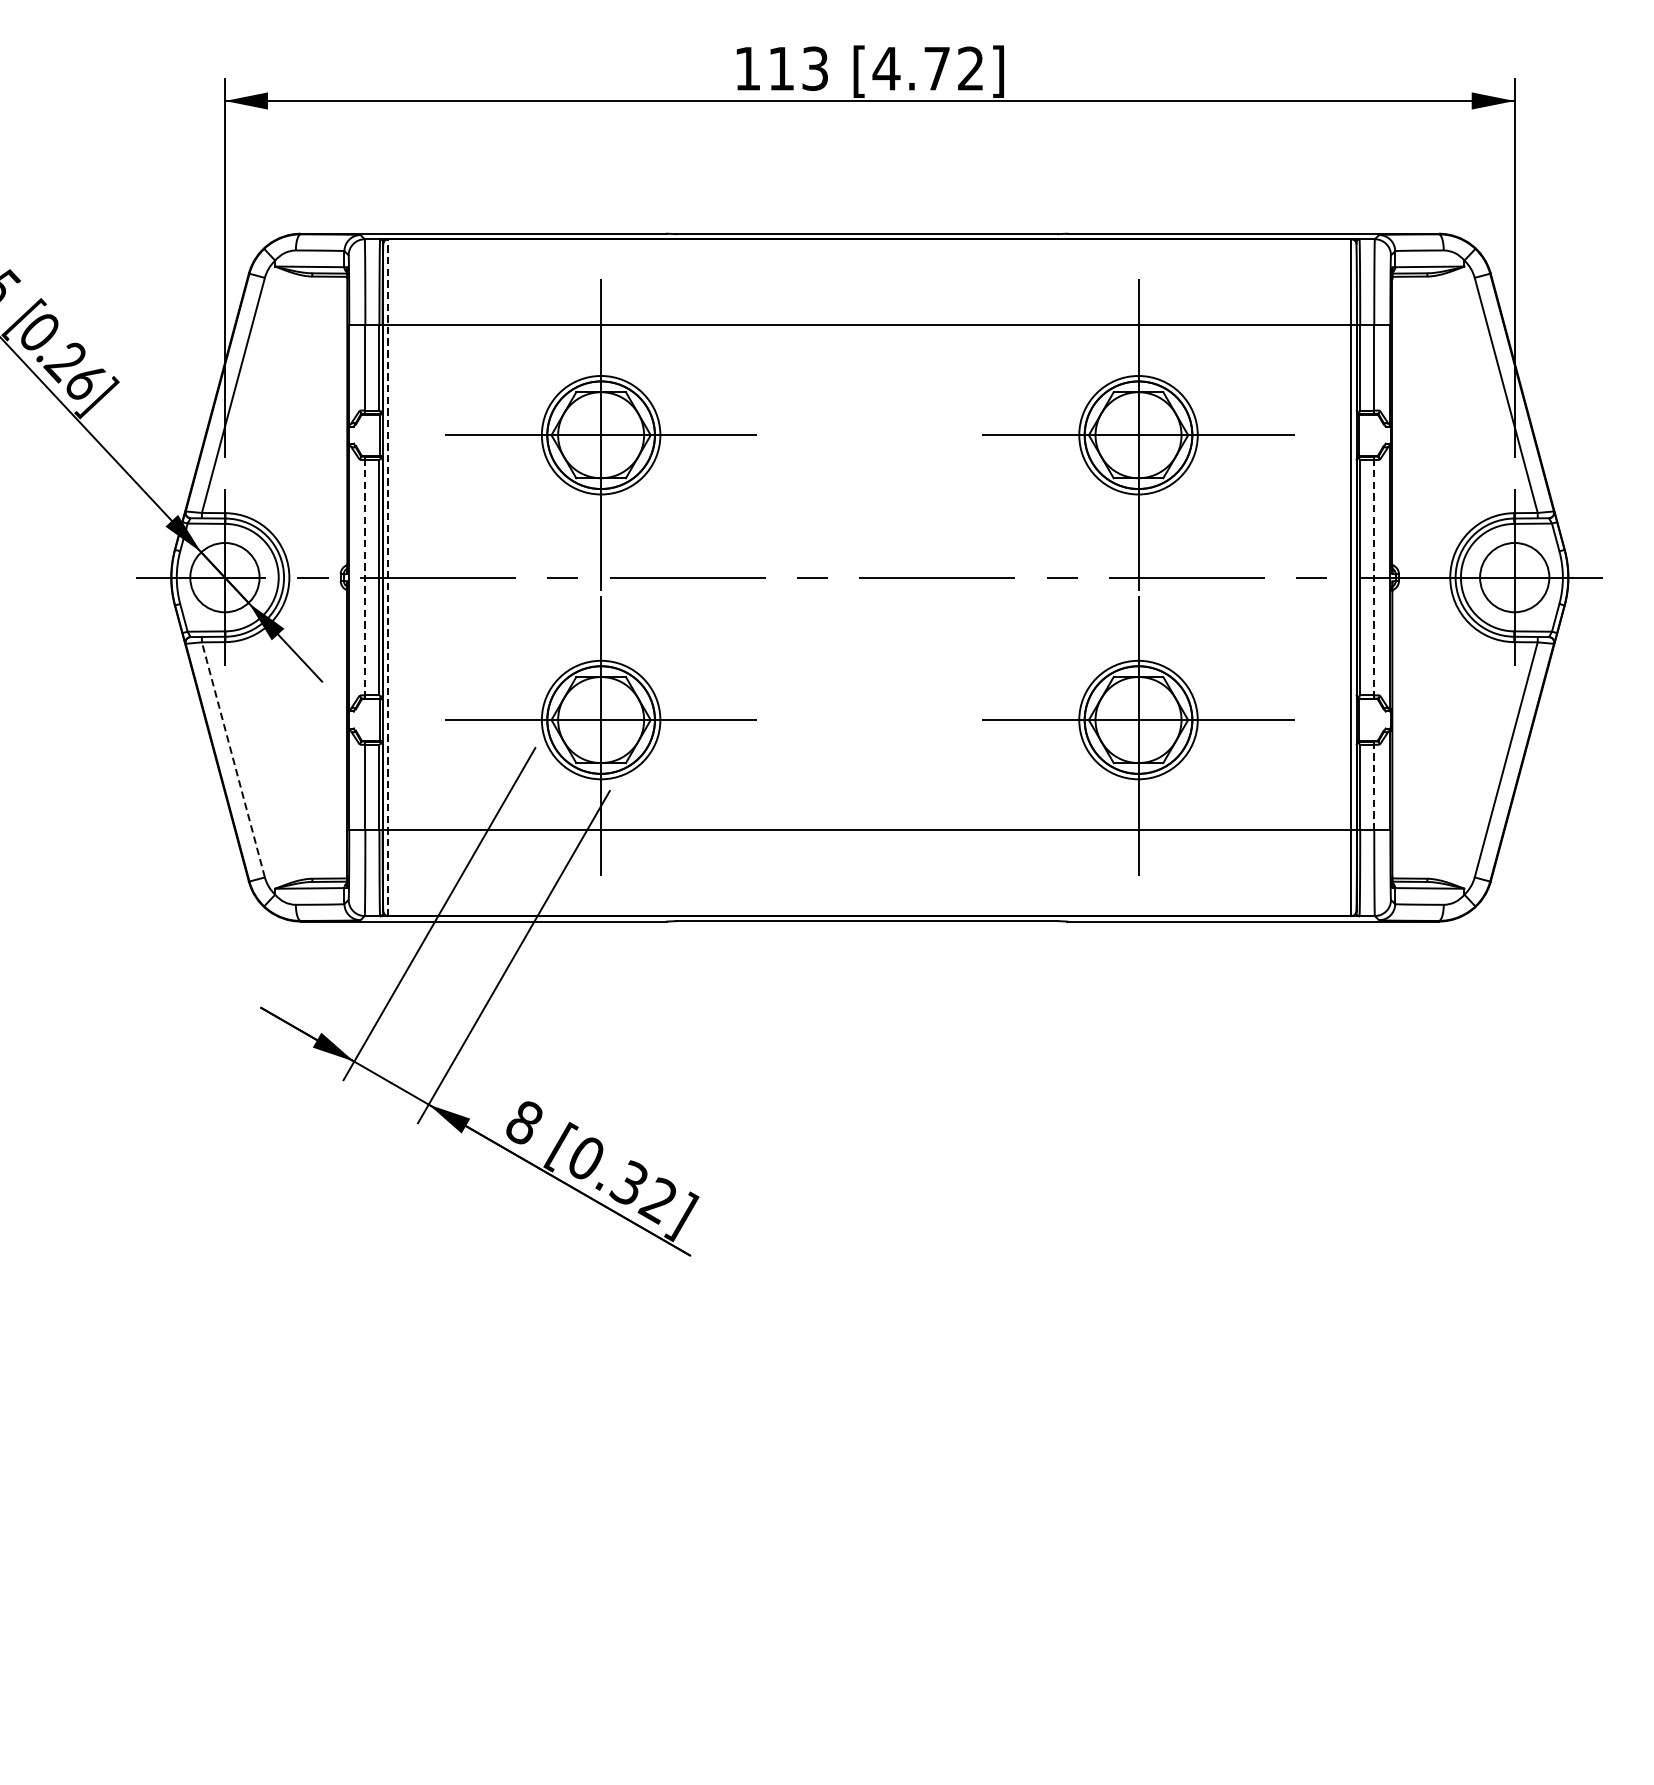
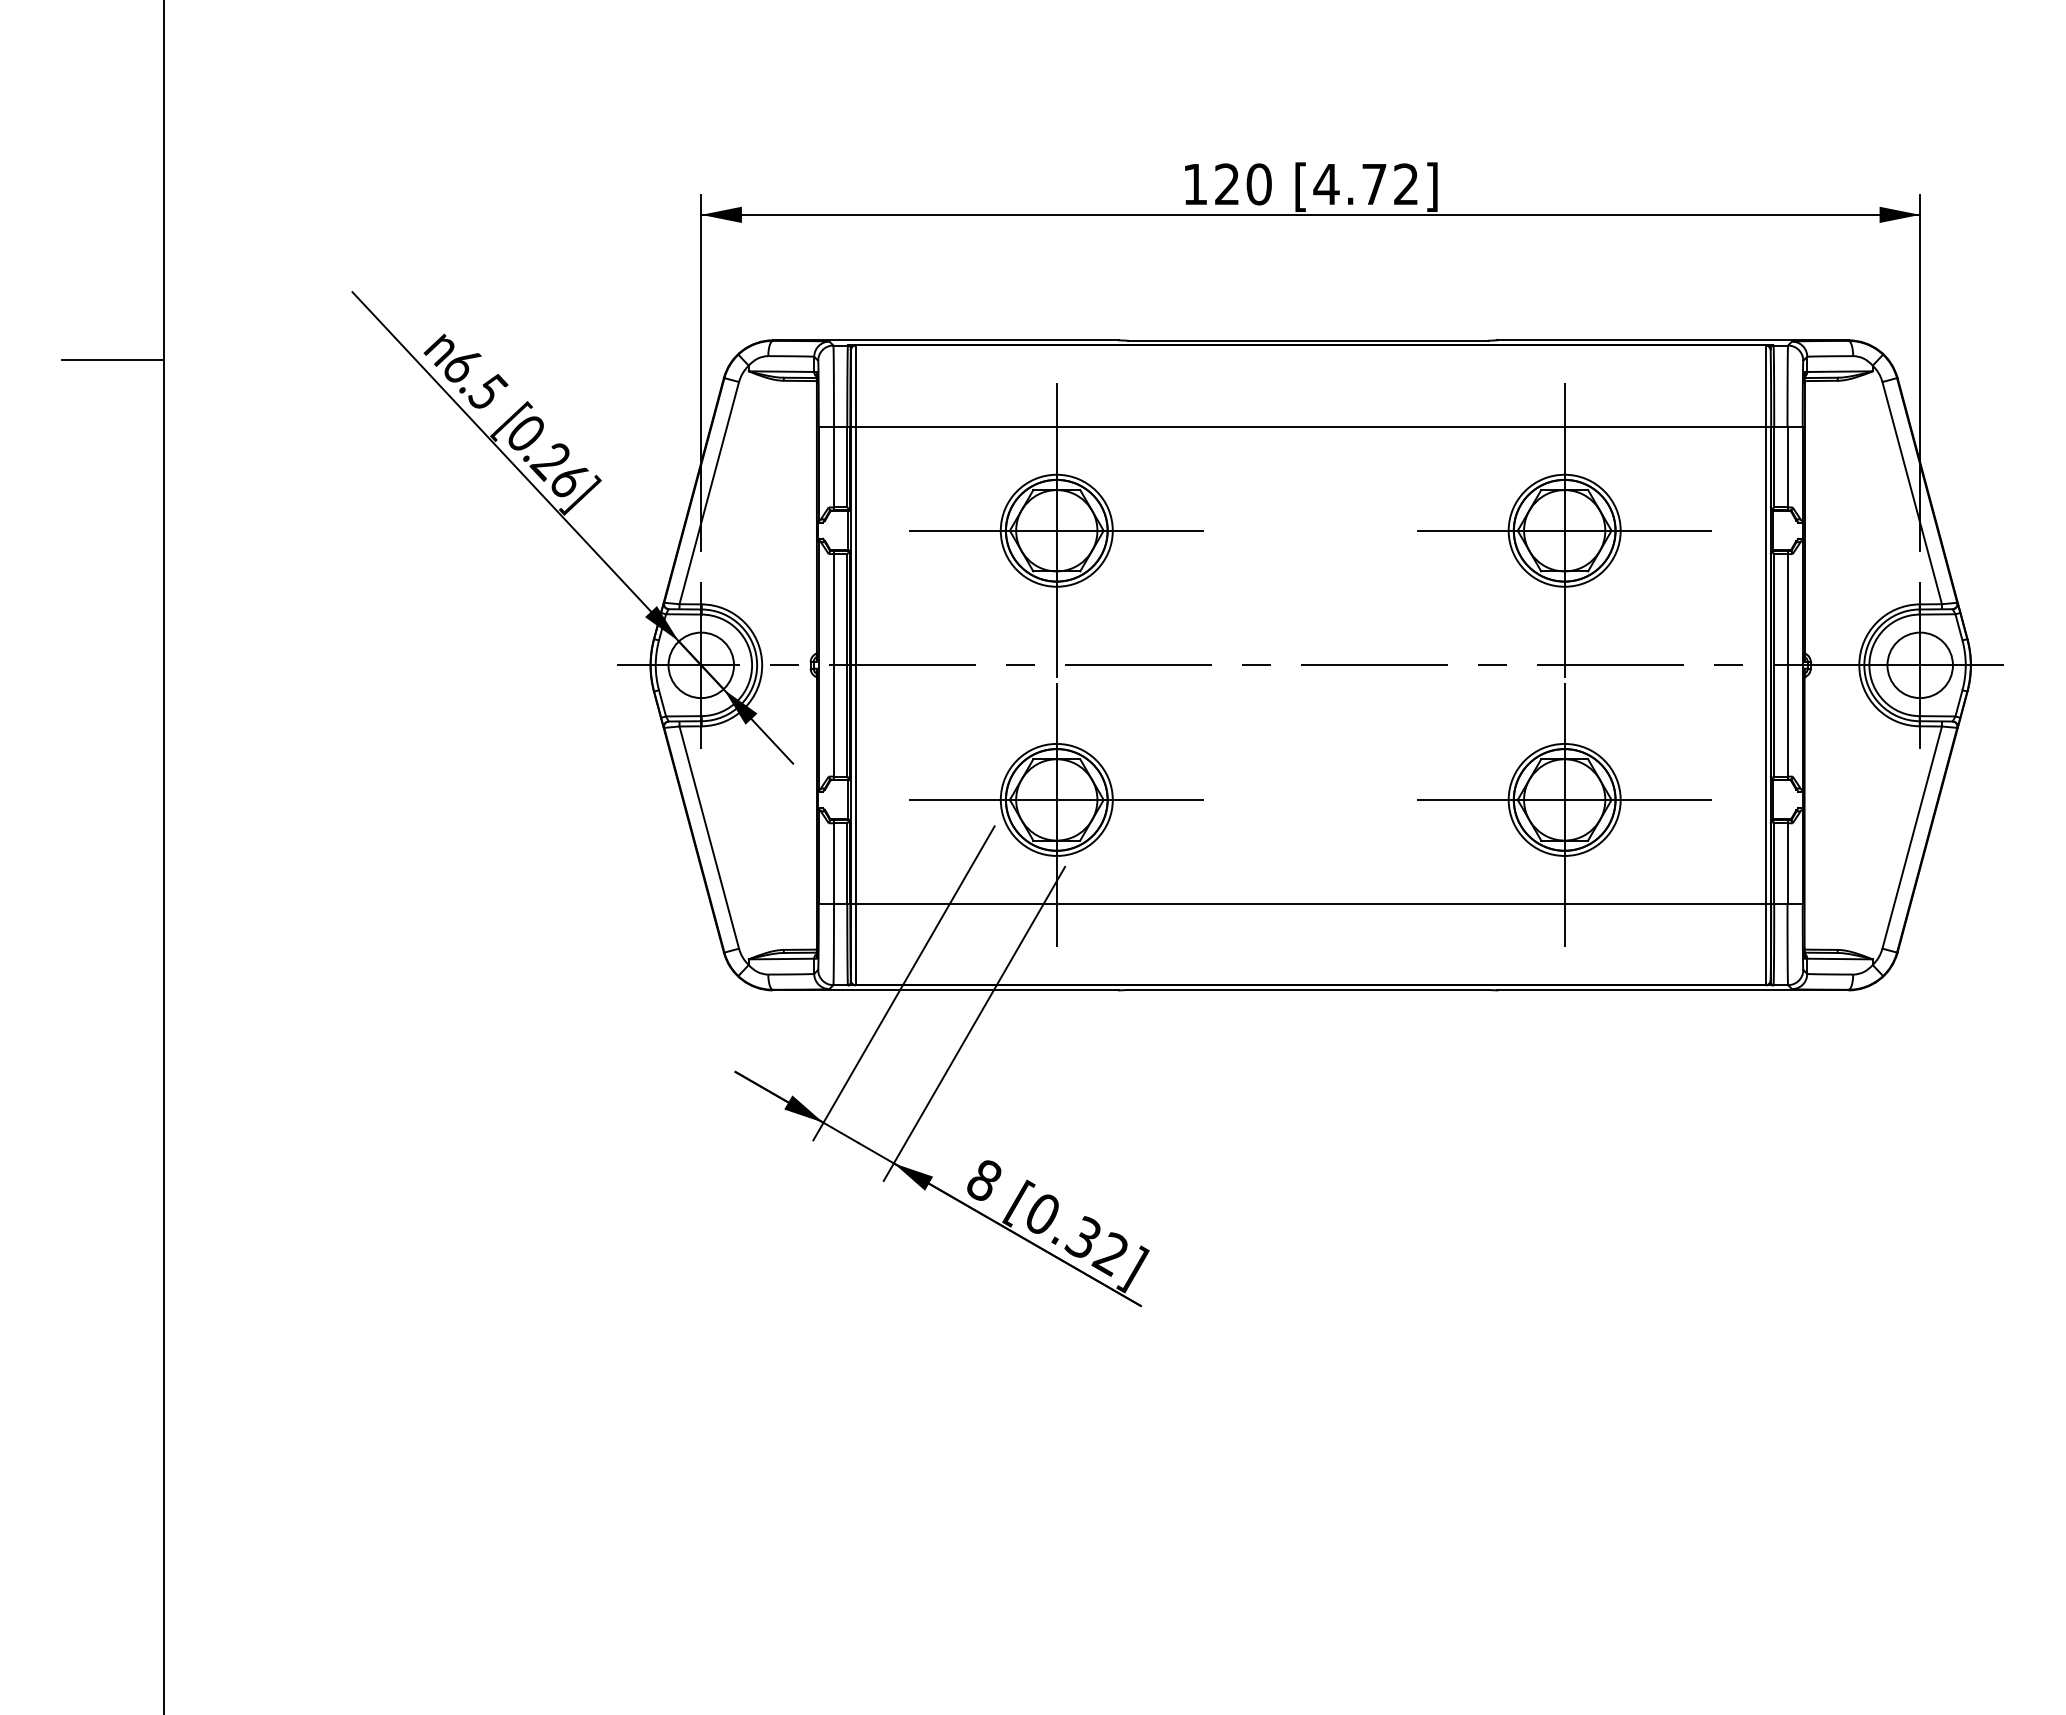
text: (798, 68) -> (1243, 184), 113 -> 120
line: (365, 576) -> (834, 664), dashed -> solid
line: (1374, 576) -> (1787, 664), dashed -> solid
line: (388, 577) -> (855, 665), dashed -> solid
line: (233, 759) -> (709, 837), dashed -> solid
line: (1374, 786) -> (1787, 862), dashed -> solid

